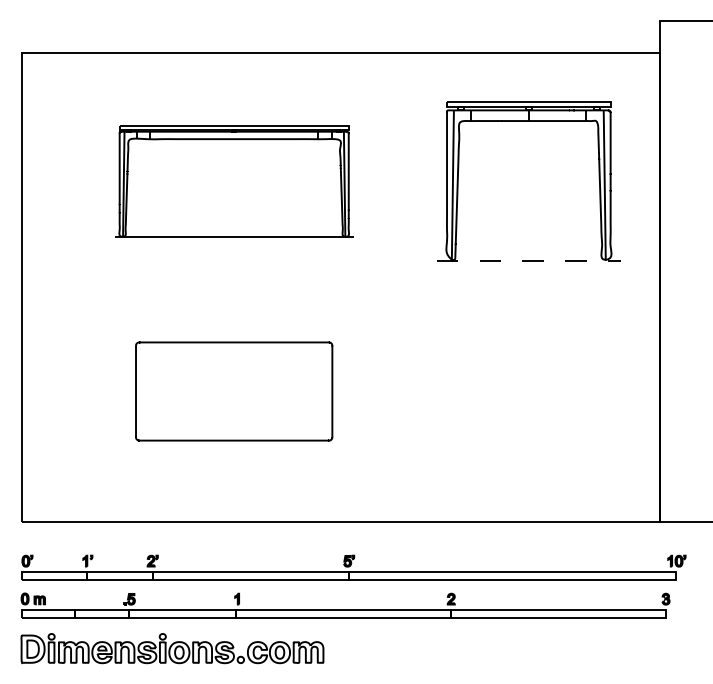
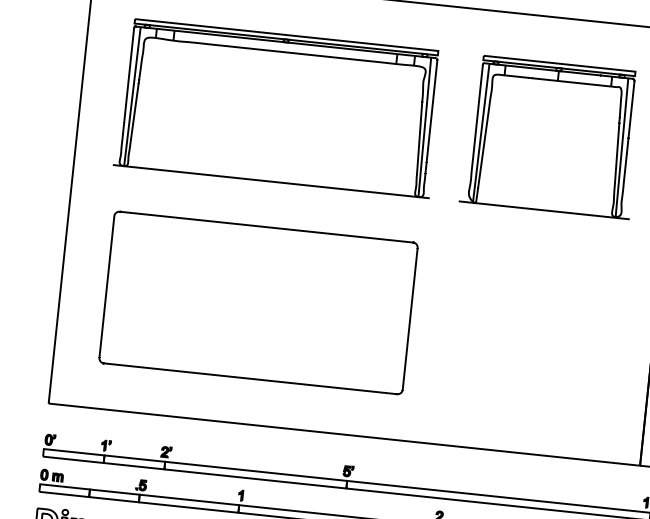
part: (233, 181) -> (278, 108), size x1.43
line: (529, 260) -> (544, 210), dashed -> solid
part: (233, 391) -> (257, 302), size x1.67

